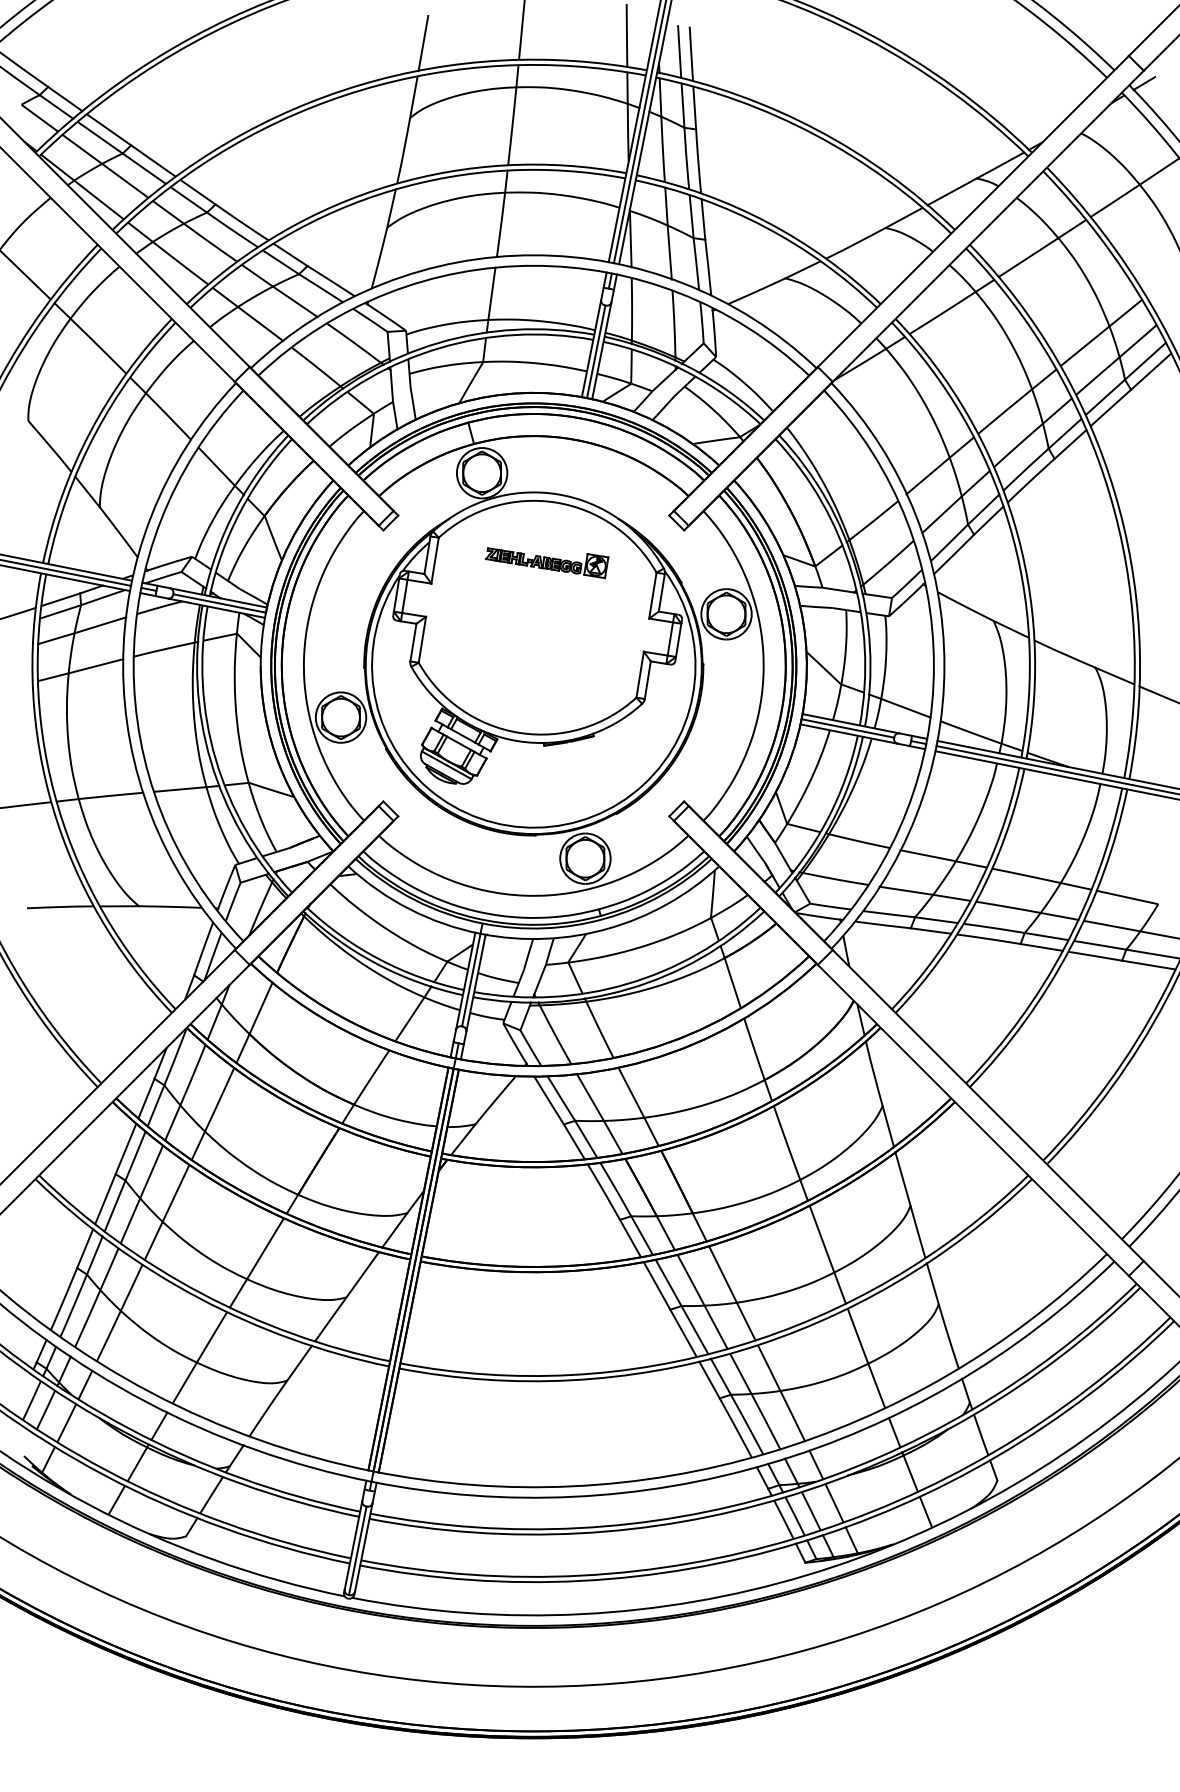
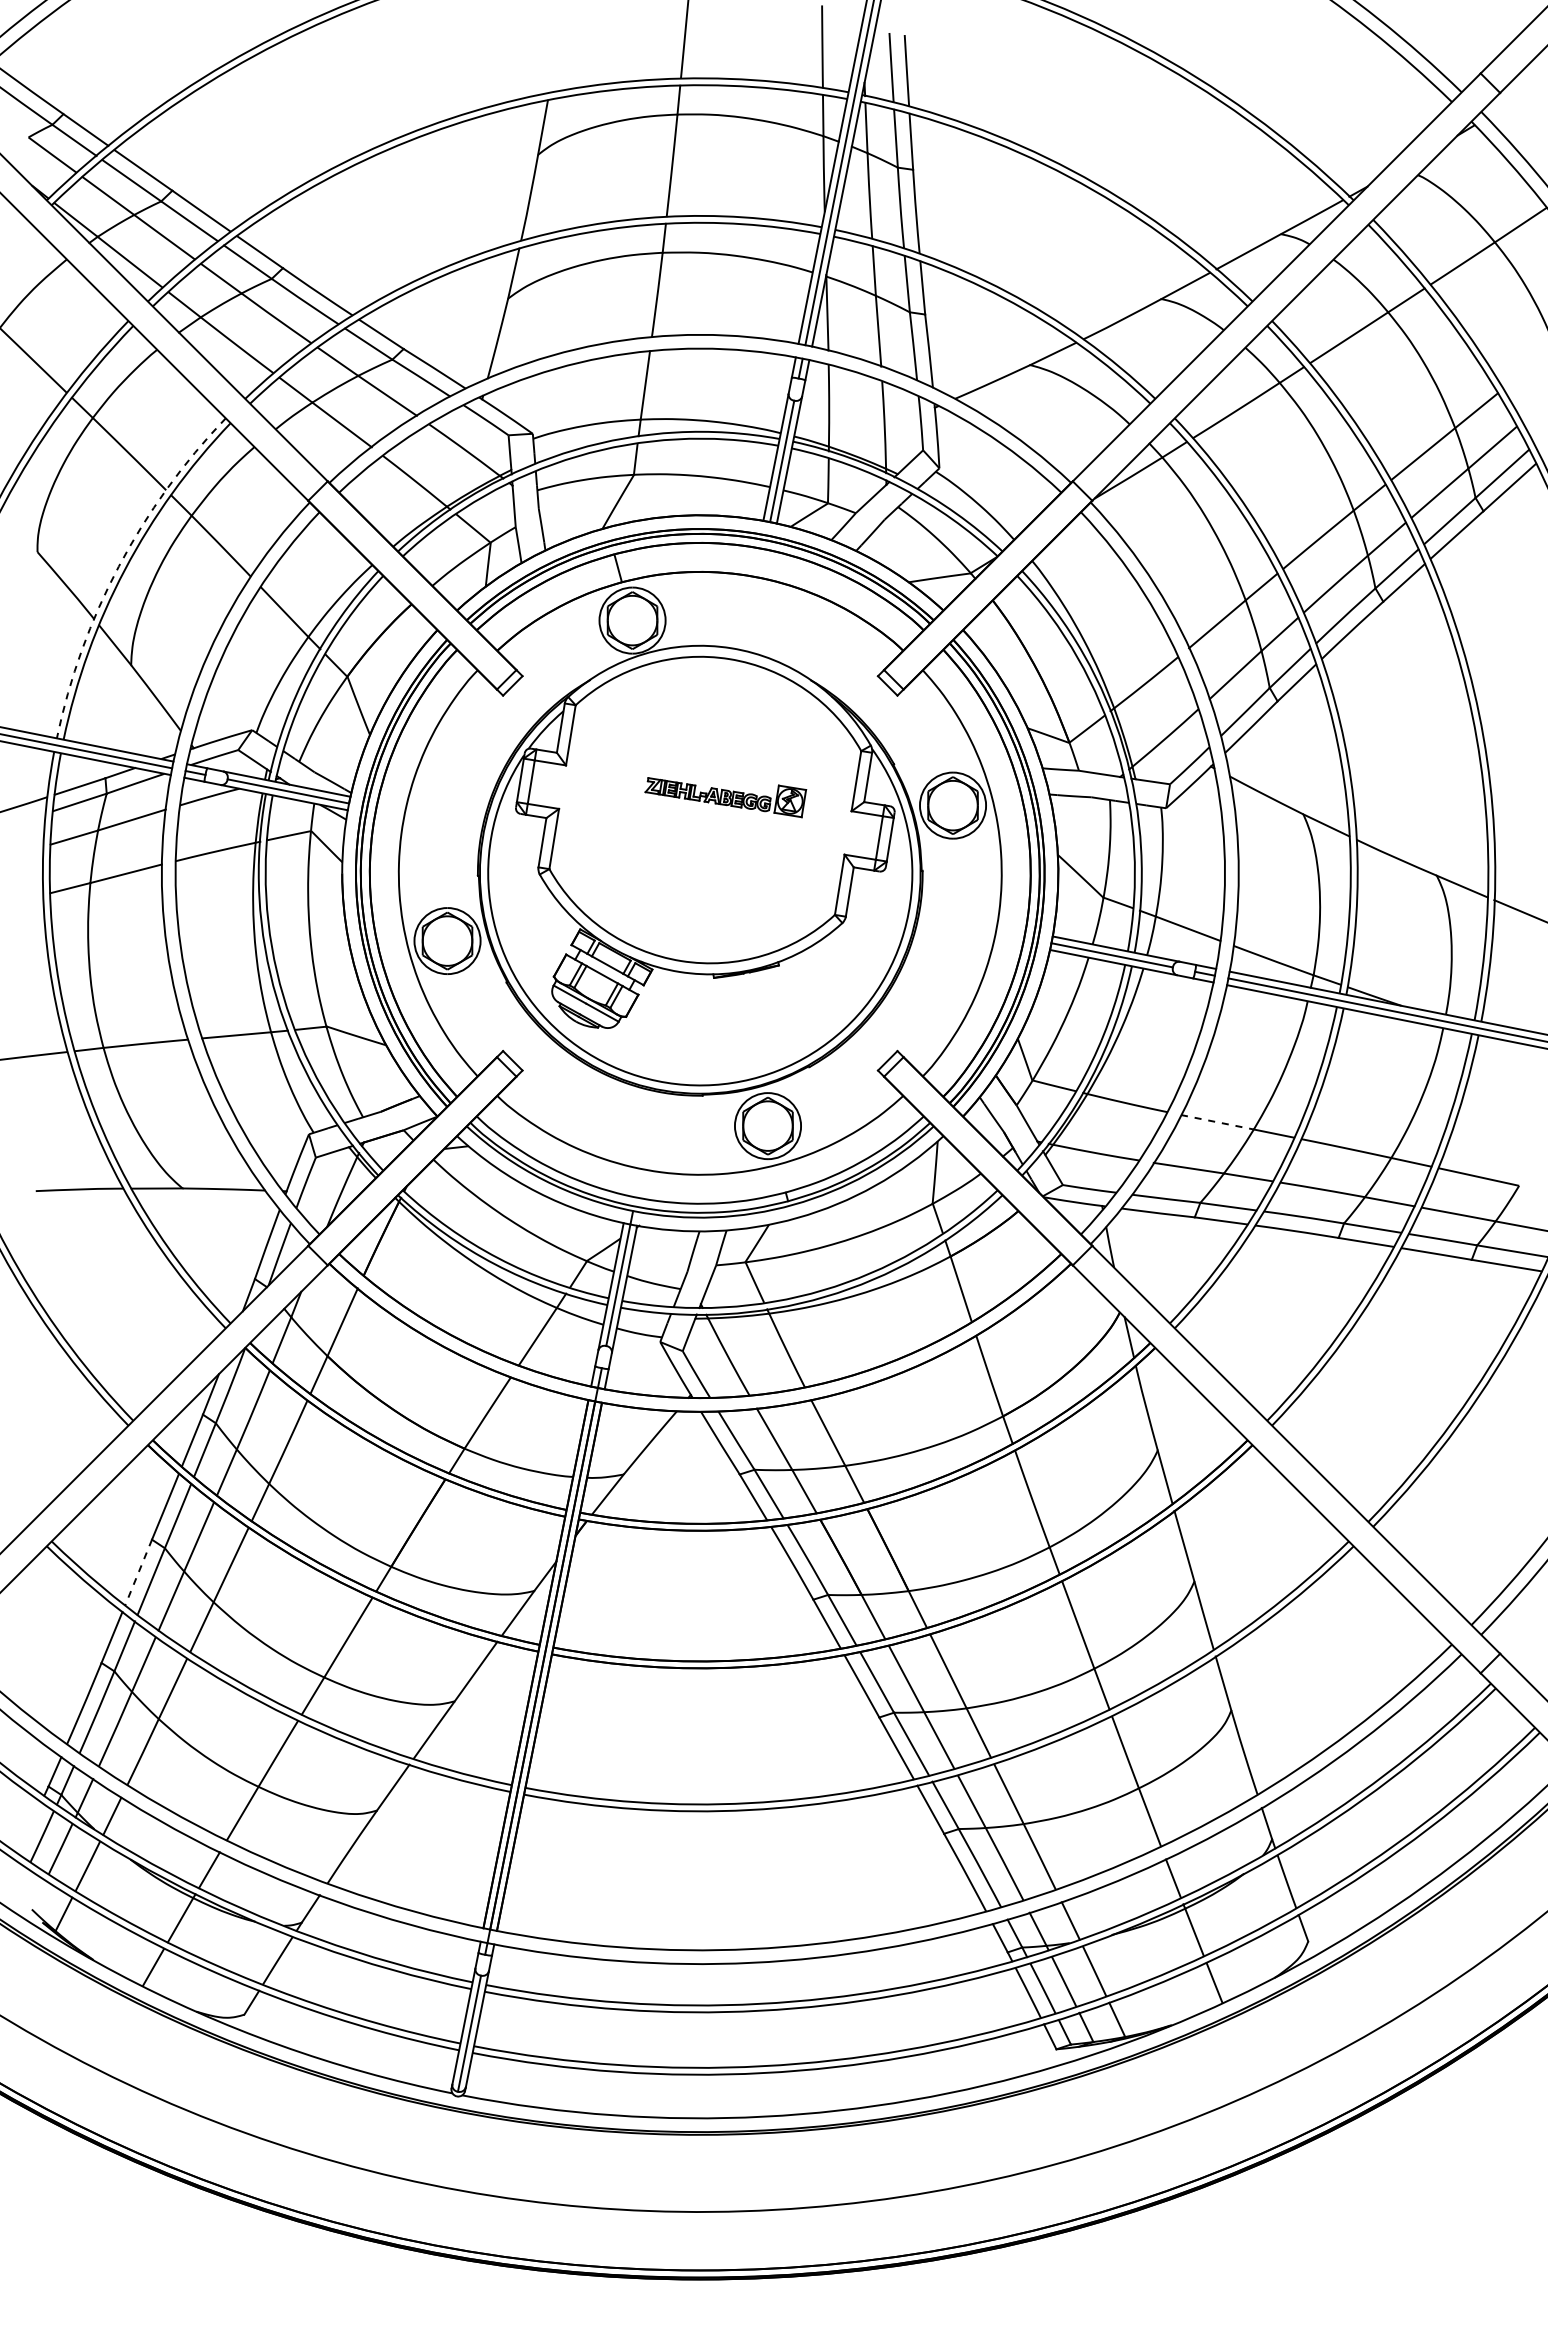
line: (423, 43) -> (555, 56), removed
line: (1144, 83) -> (1500, 109), removed
arc: (90, 431) -> (118, 566), solid -> dashed
part: (546, 563) -> (725, 797), moved
line: (928, 855) -> (1217, 1122), solid -> dashed
line: (105, 1199) -> (138, 1572), solid -> dashed

